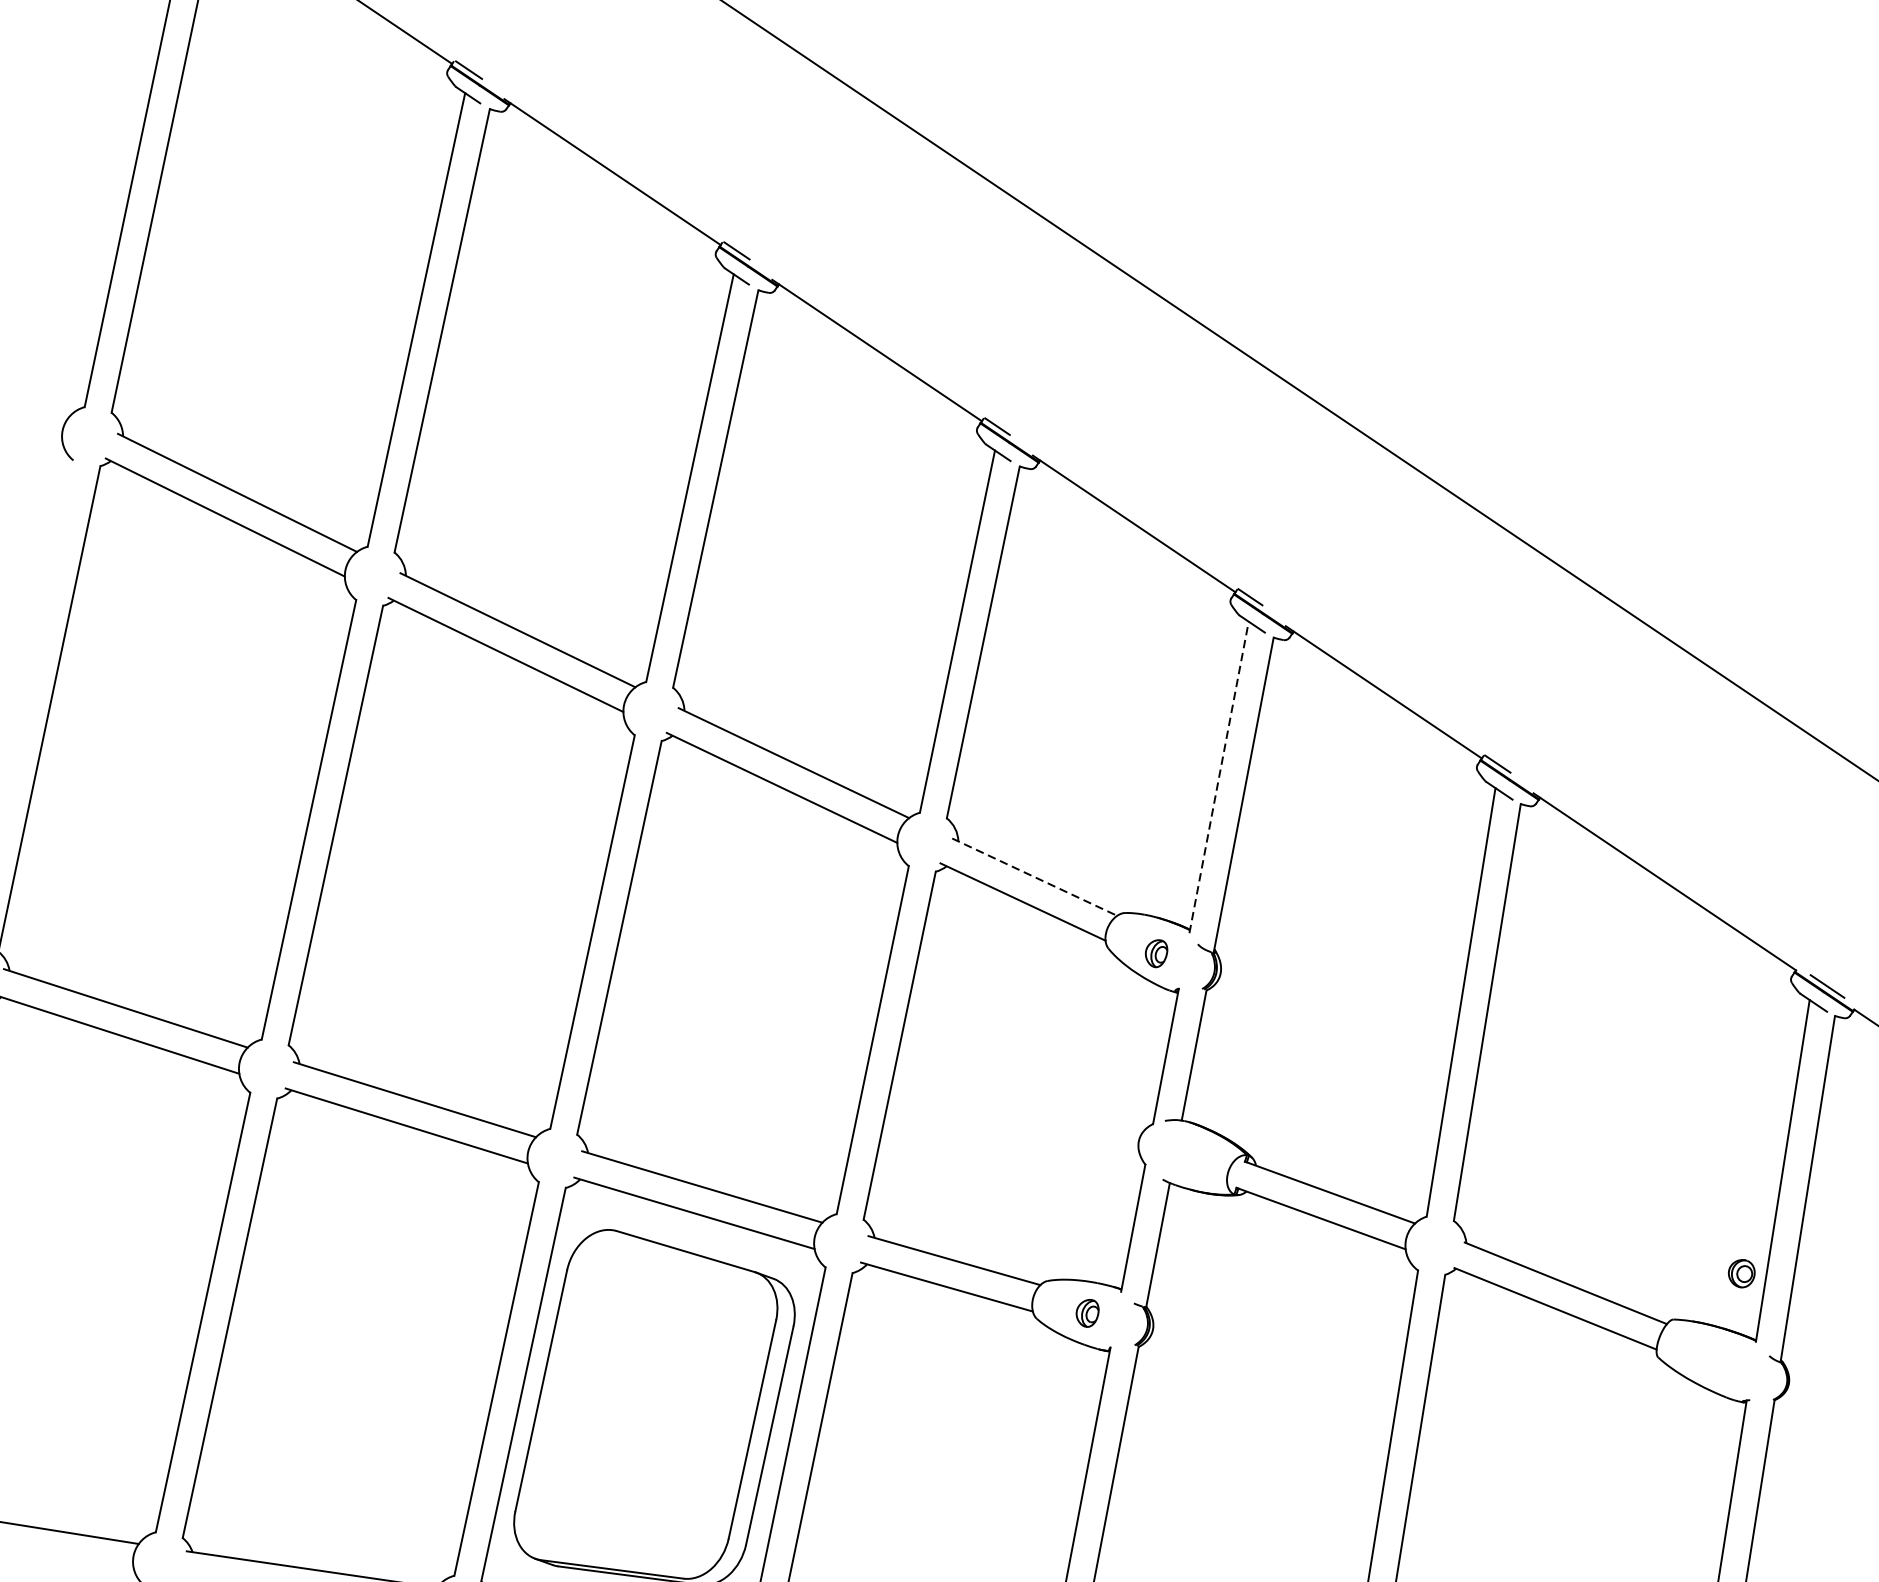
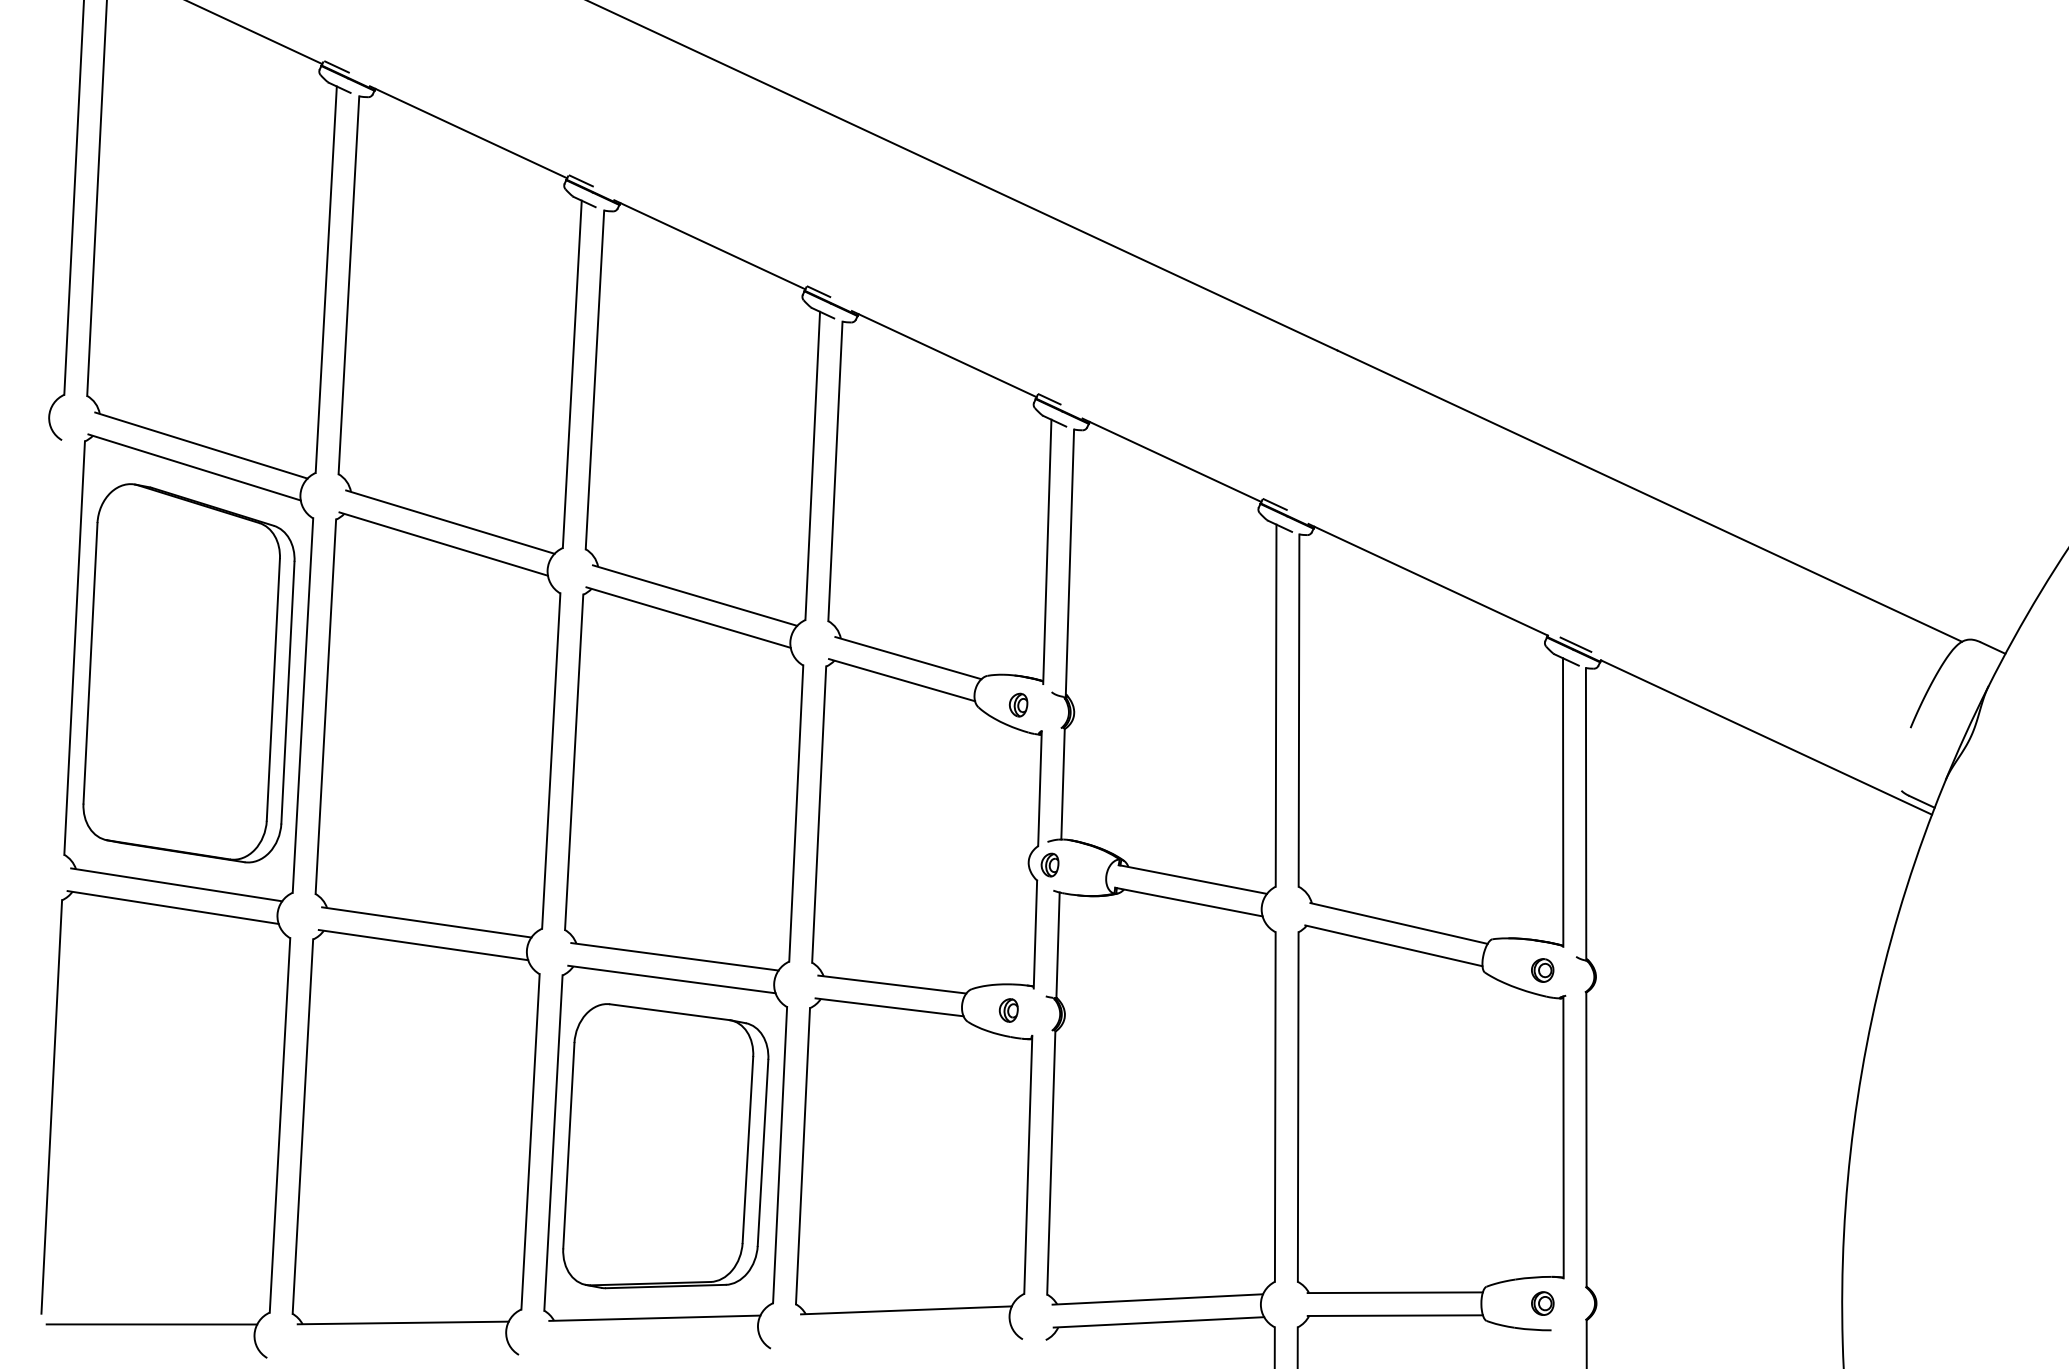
part: (179, 760) -> (188, 673), added
line: (1219, 776) -> (1047, 551), dashed -> solid
line: (1034, 877) -> (908, 658), dashed -> solid
part: (1163, 1147) -> (1049, 864), added
part: (1741, 1273) -> (1542, 970), moved

